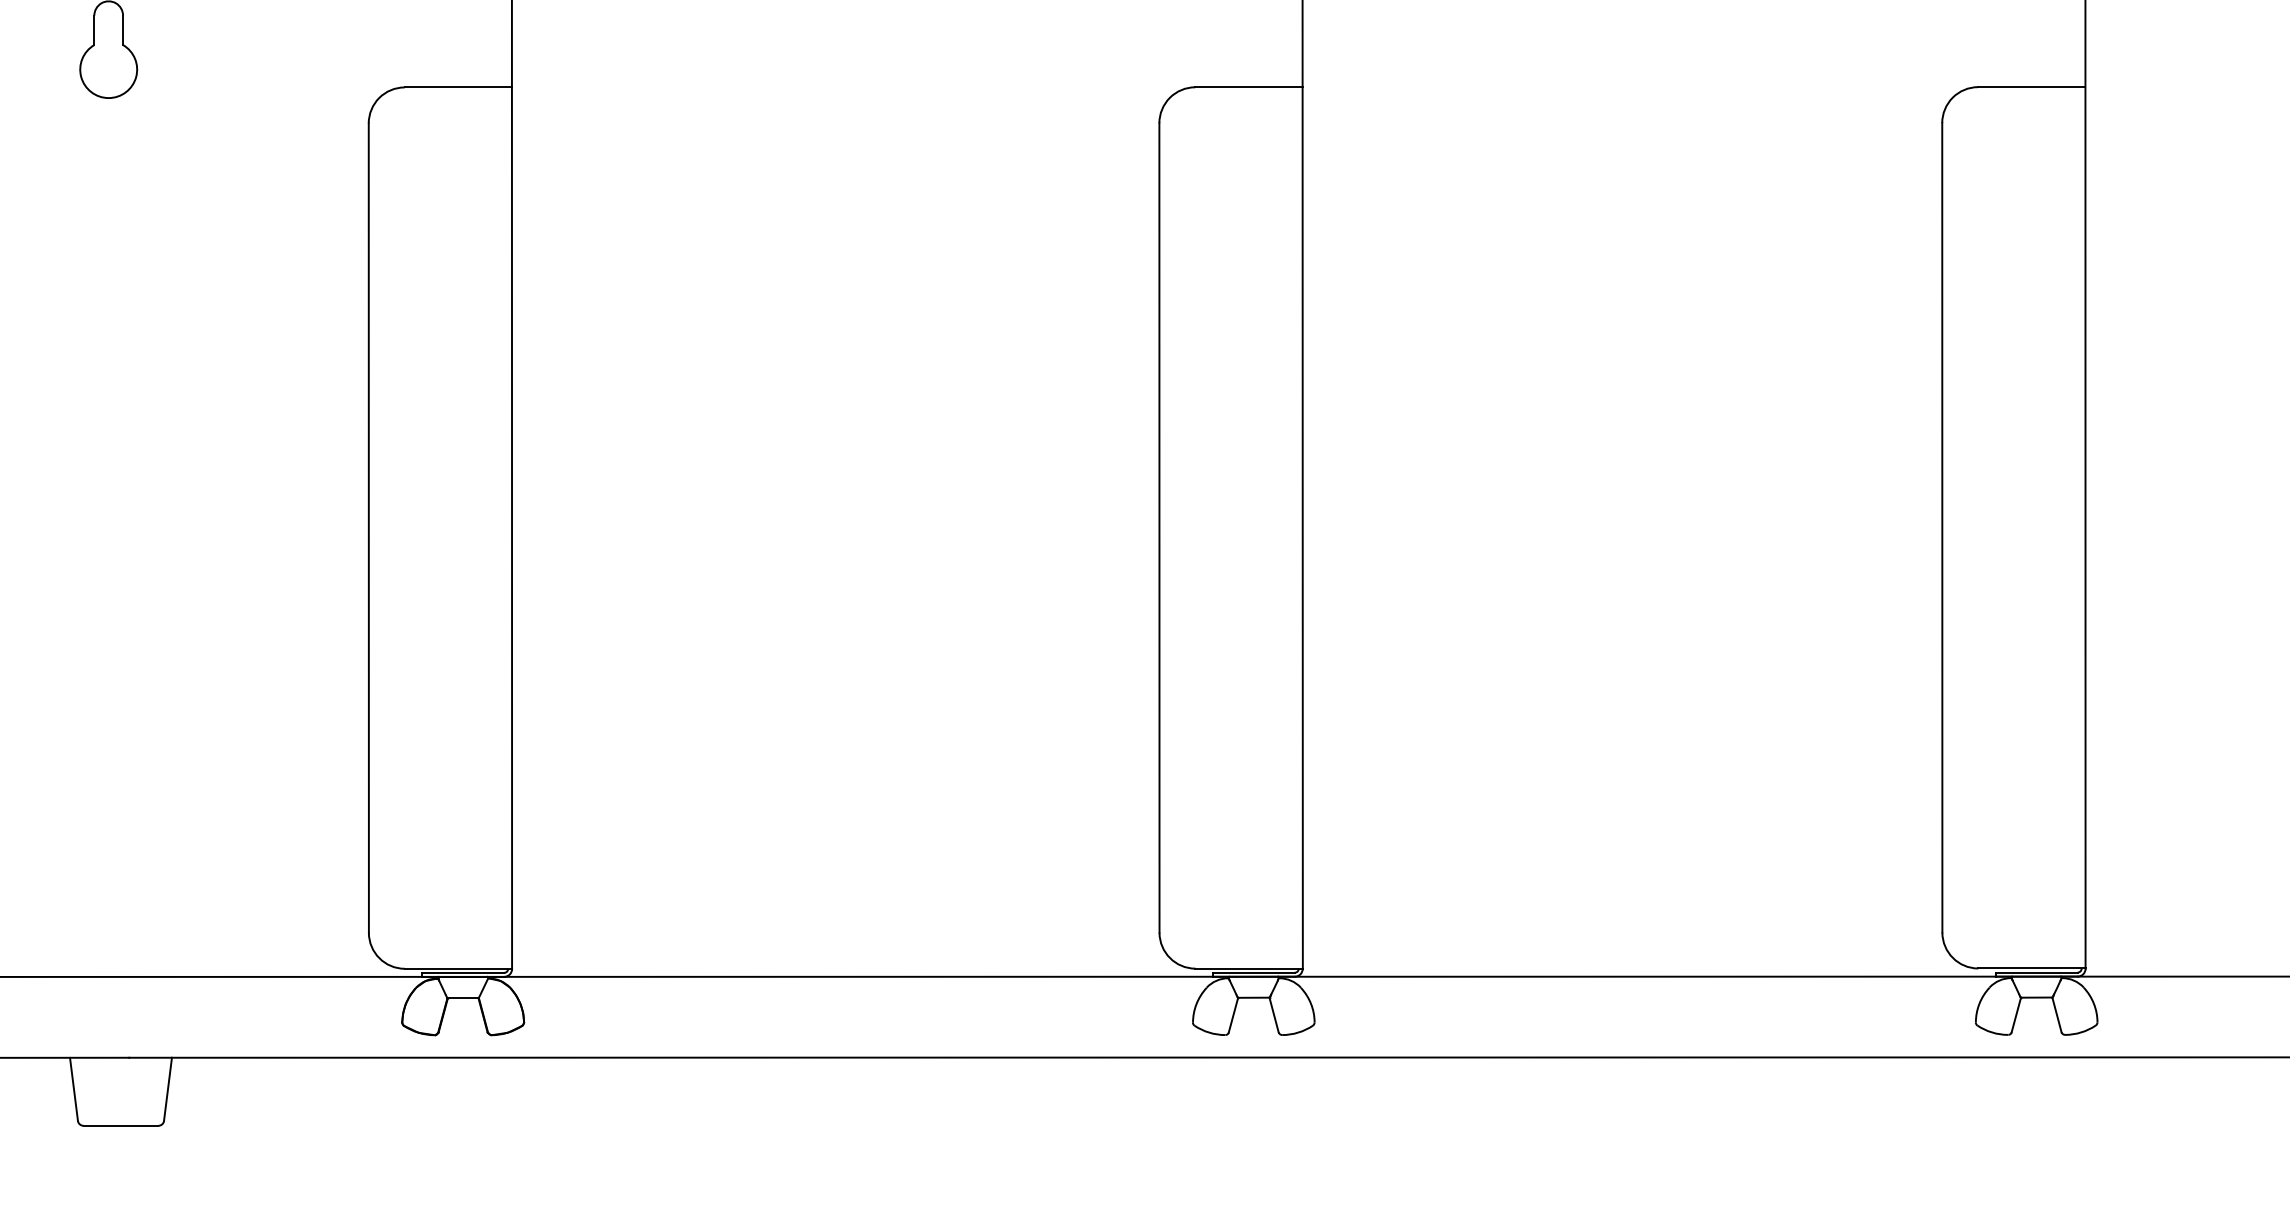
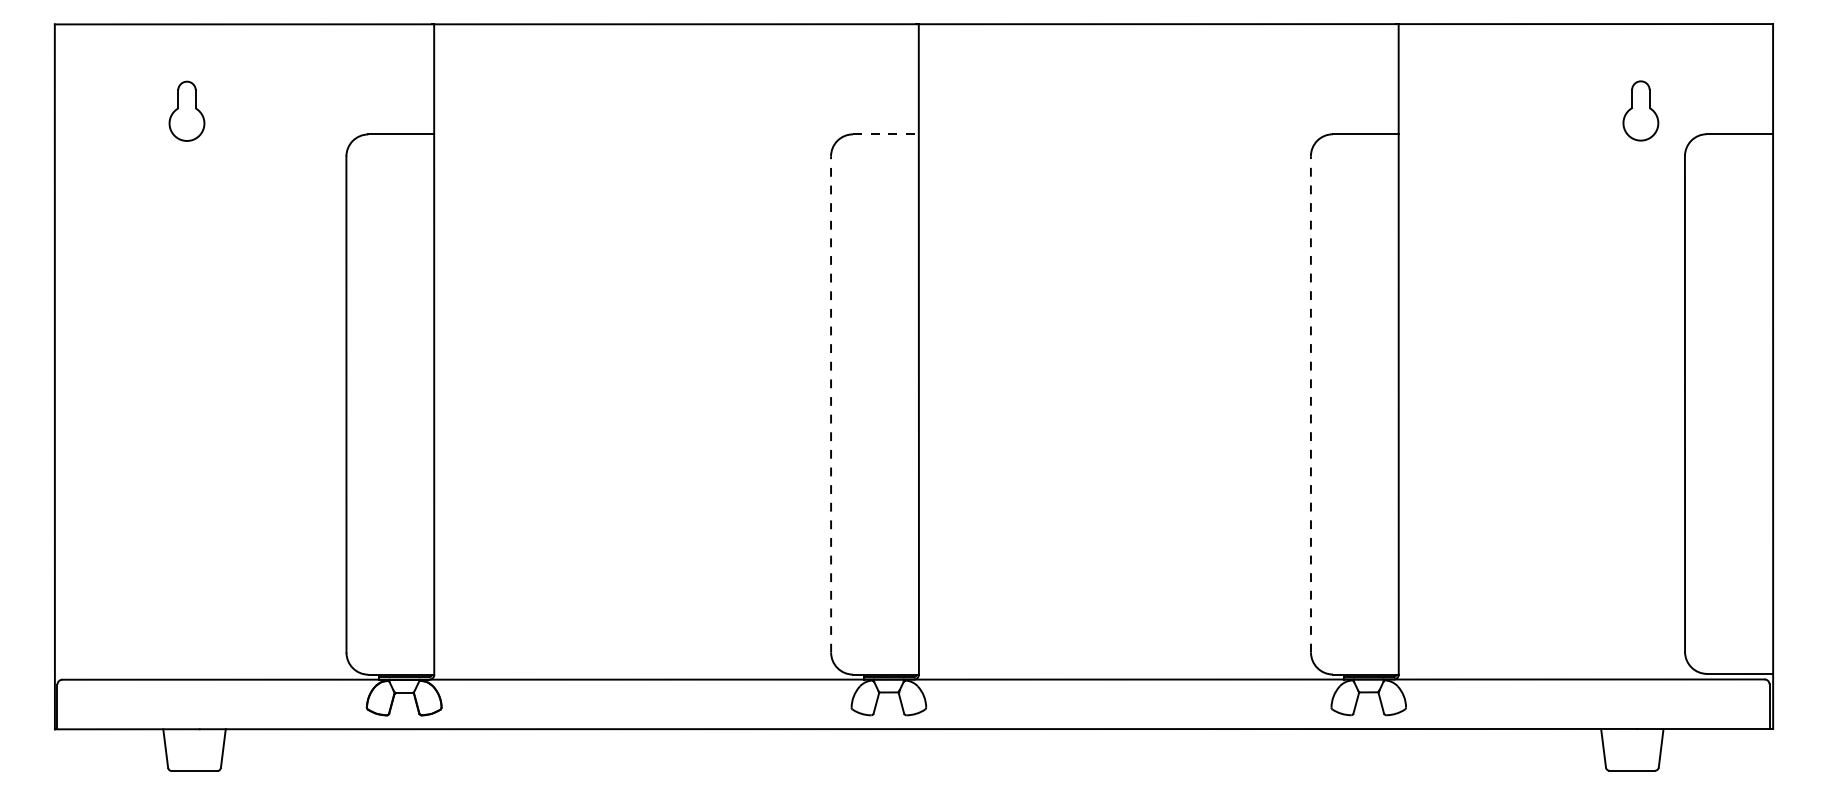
line: (1248, 87) -> (885, 134), solid -> dashed
line: (1160, 526) -> (831, 403), solid -> dashed
line: (1941, 526) -> (1310, 403), solid -> dashed

